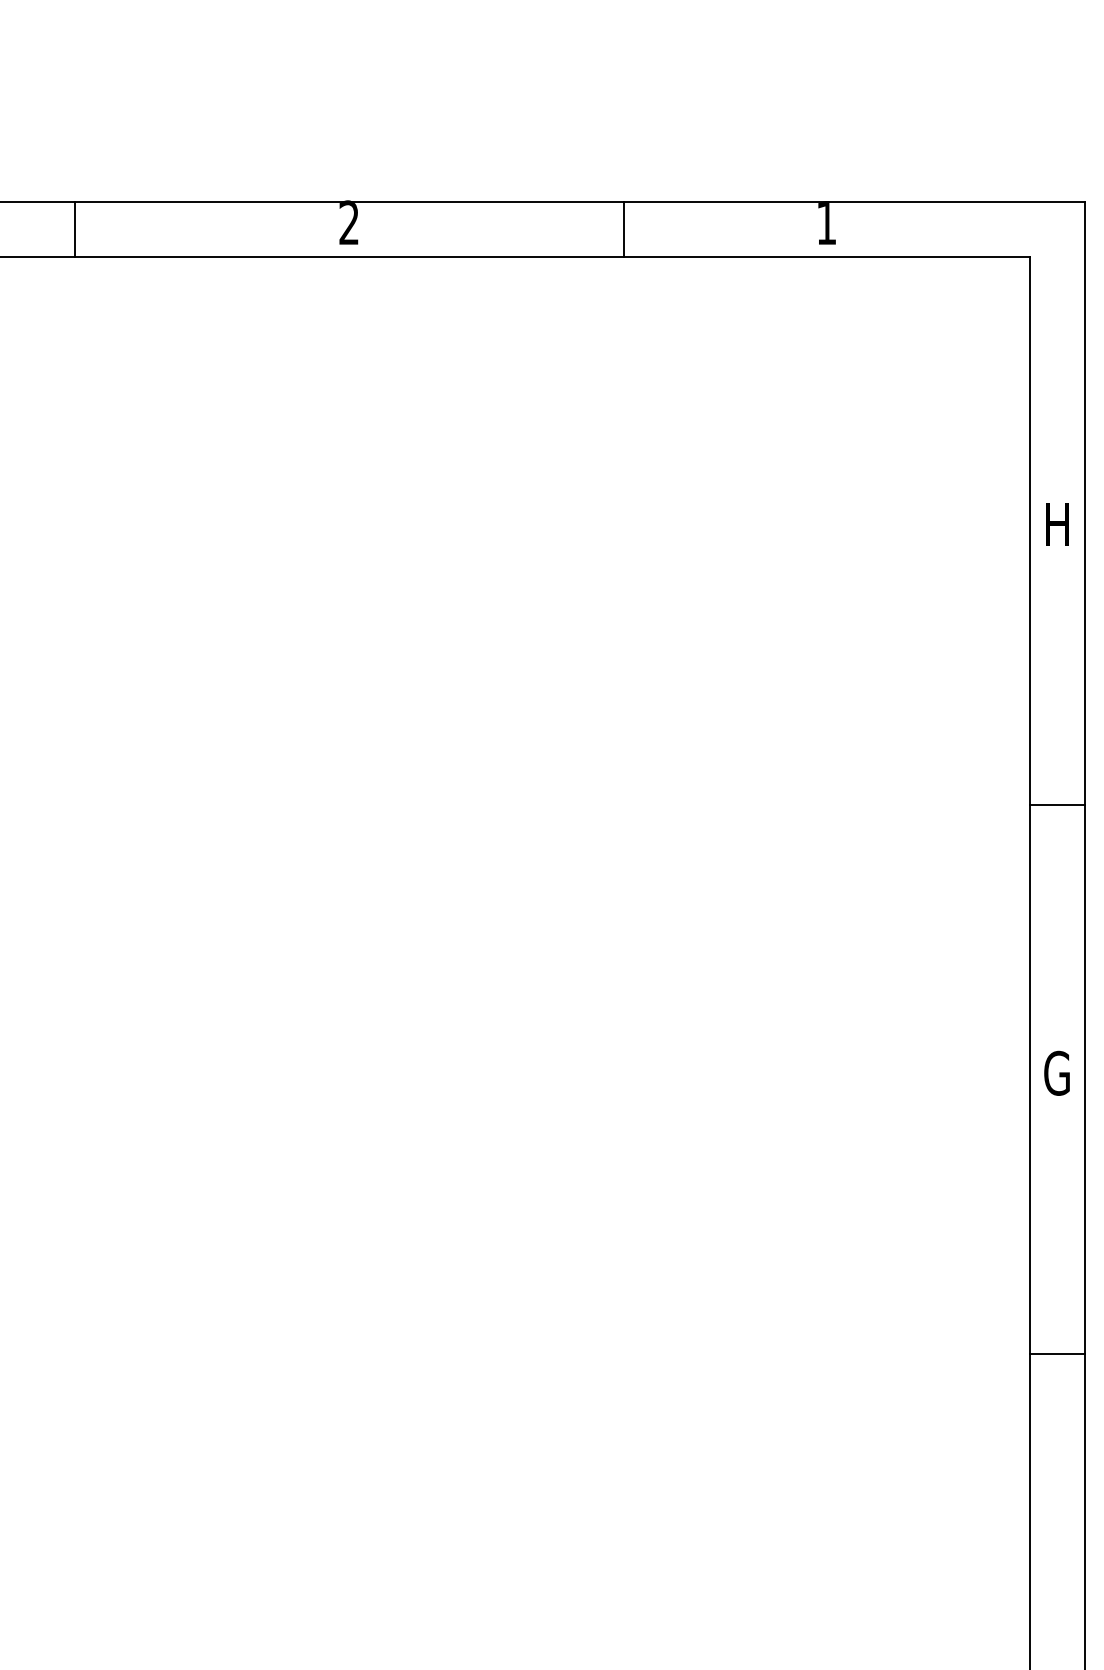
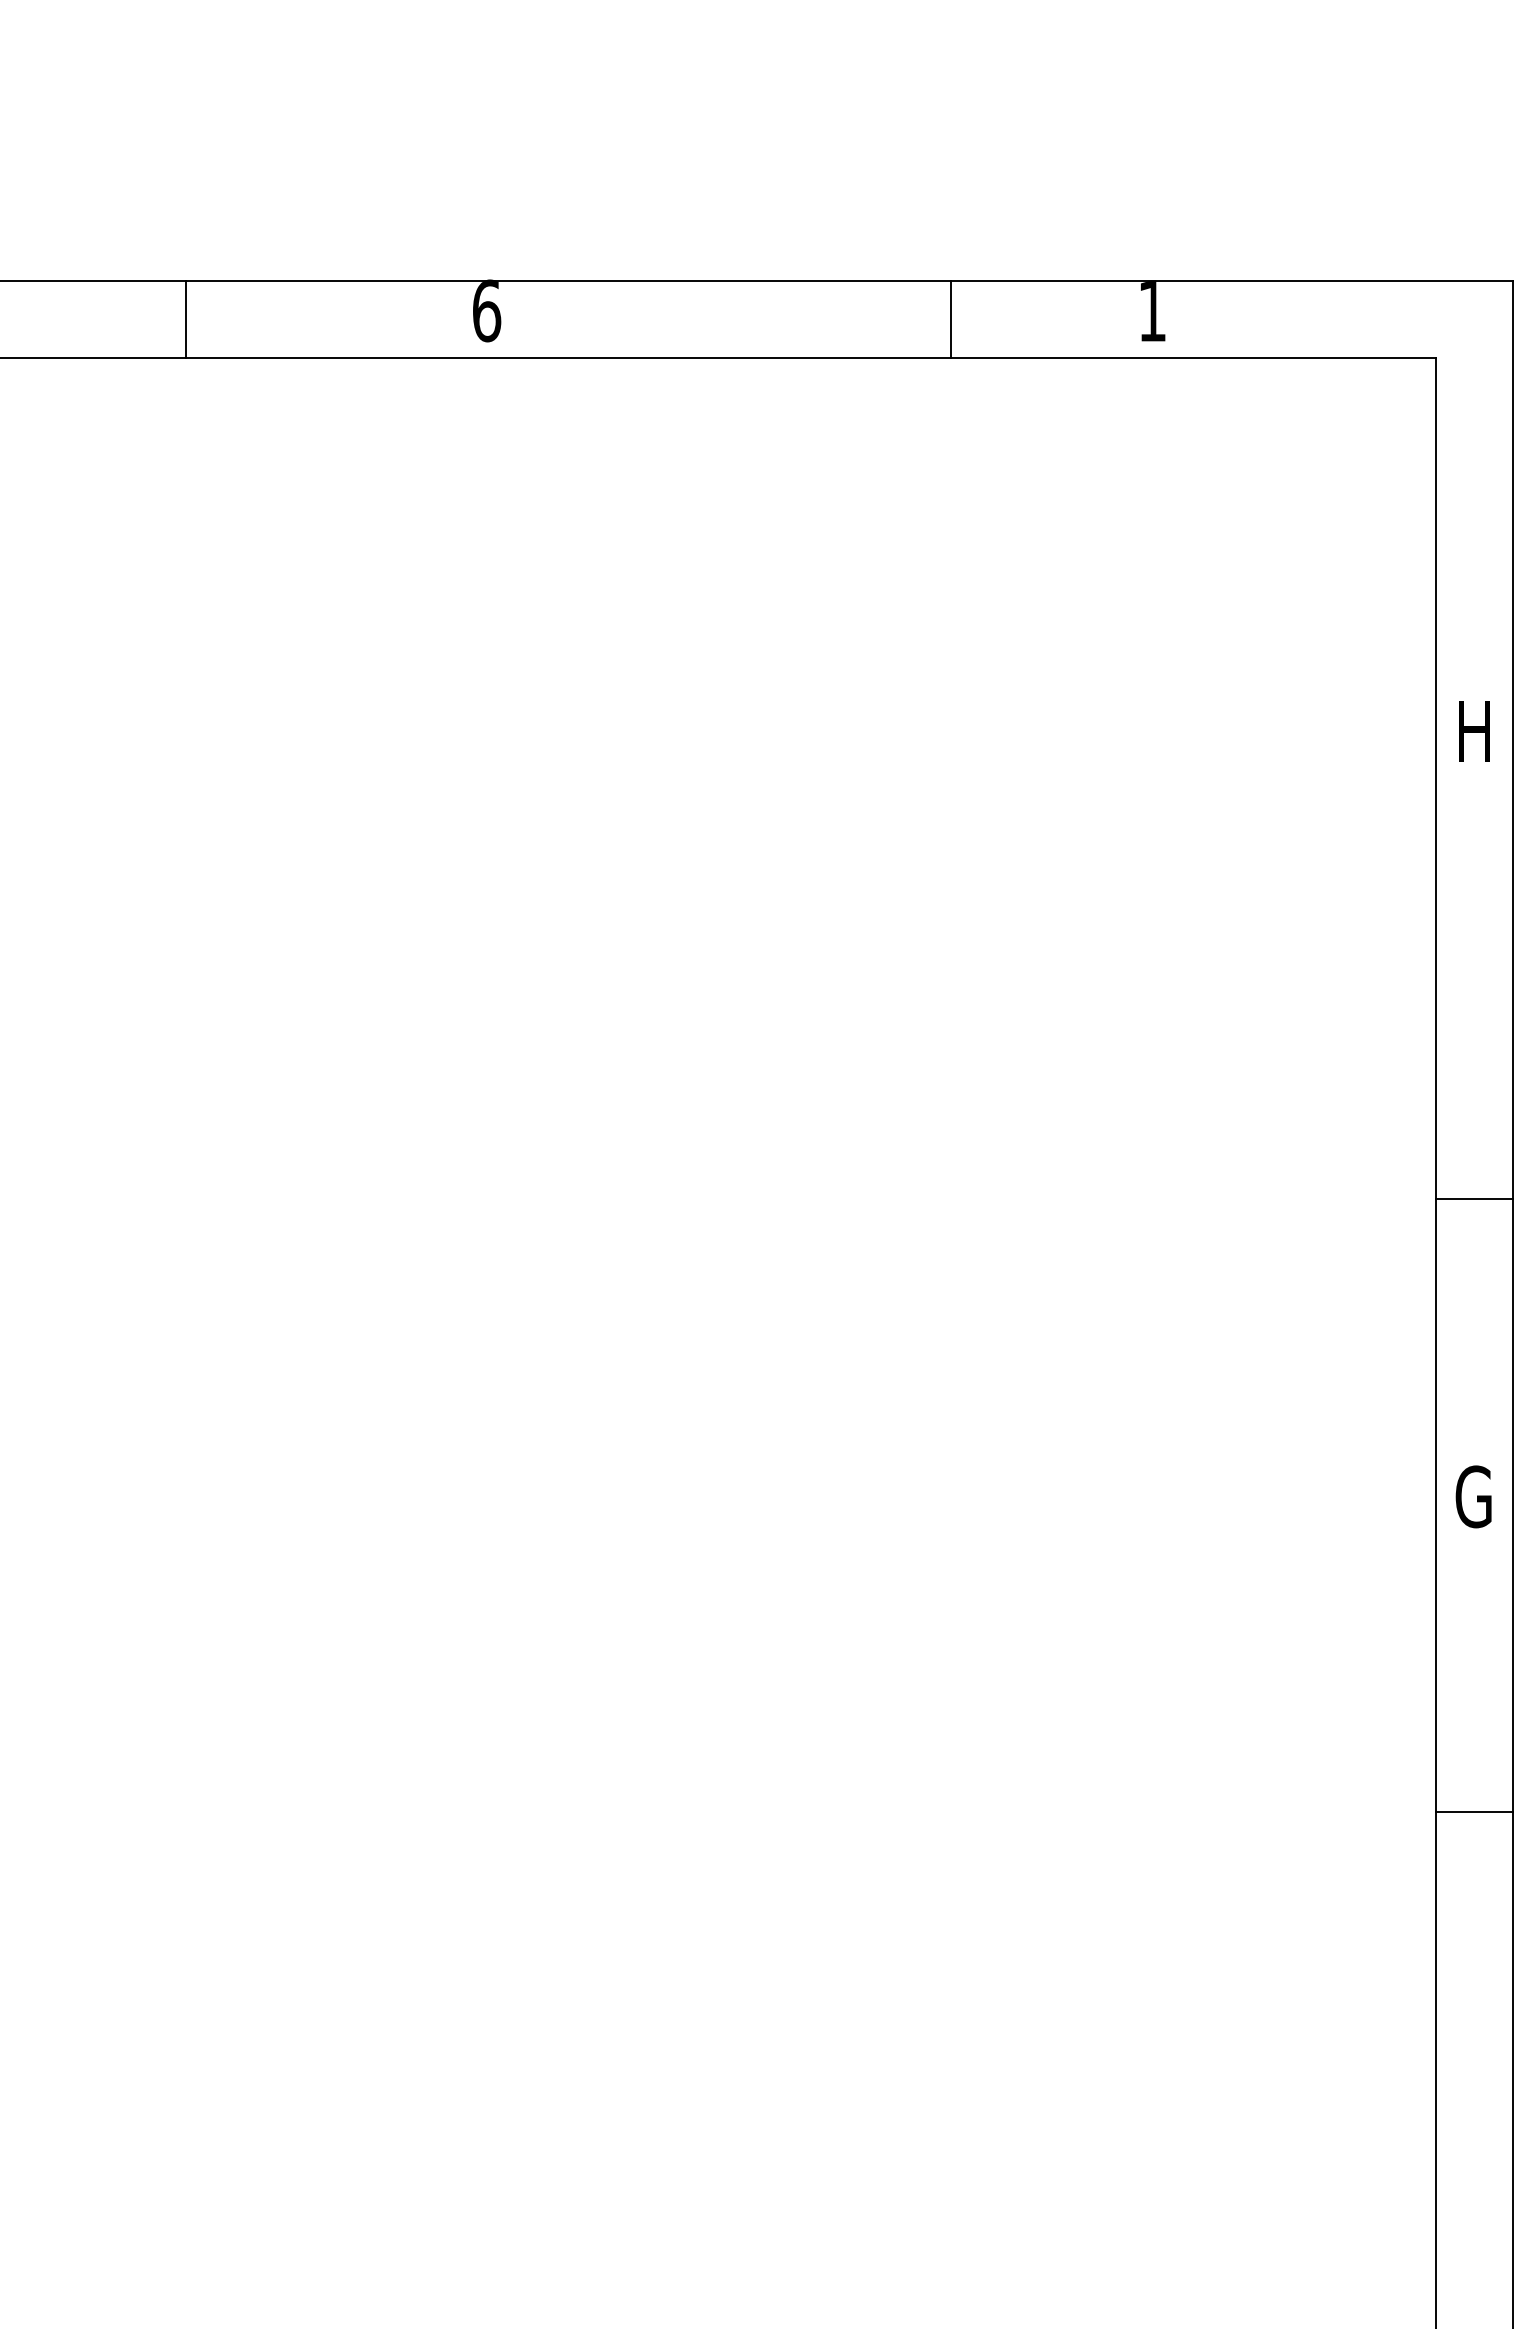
text: (349, 222) -> (487, 310), 2 -> 6
line: (75, 228) -> (185, 319), moved
line: (624, 228) -> (951, 319), moved
line: (1057, 805) -> (1474, 1199), moved
line: (1057, 1354) -> (1474, 1812), moved

